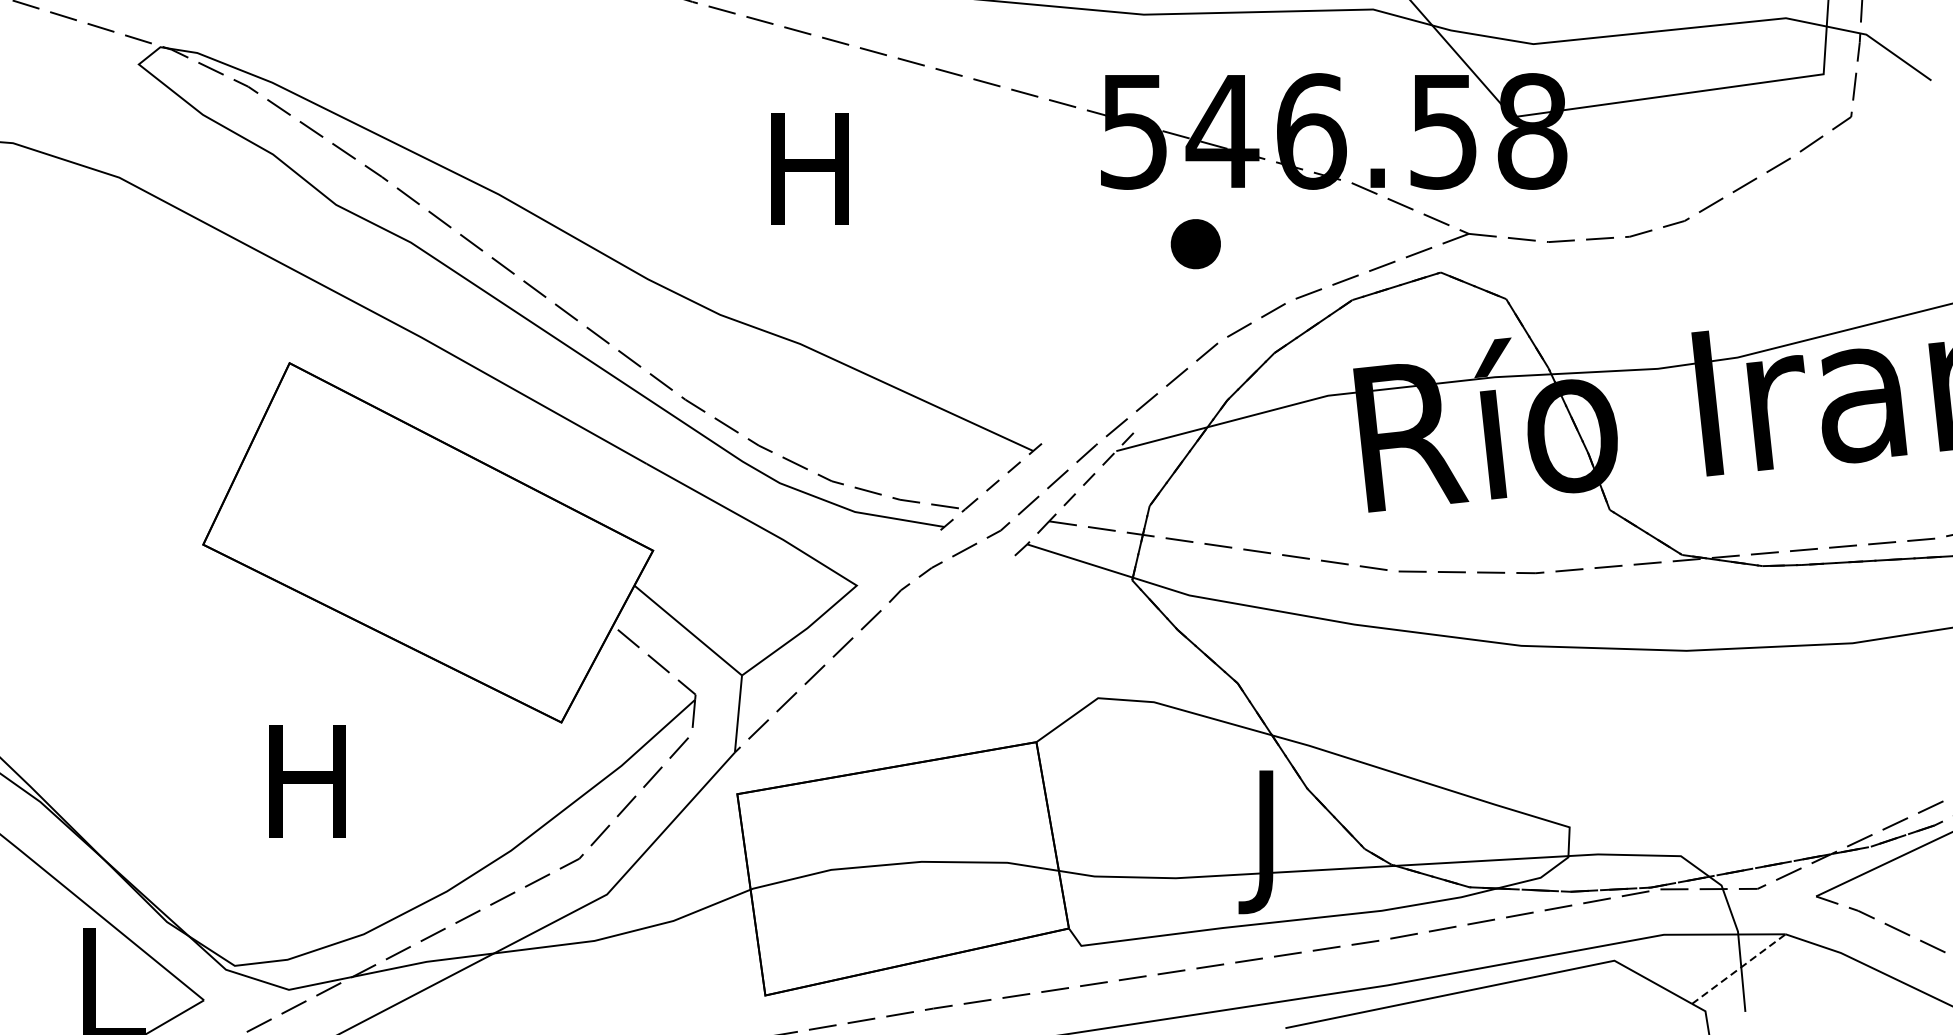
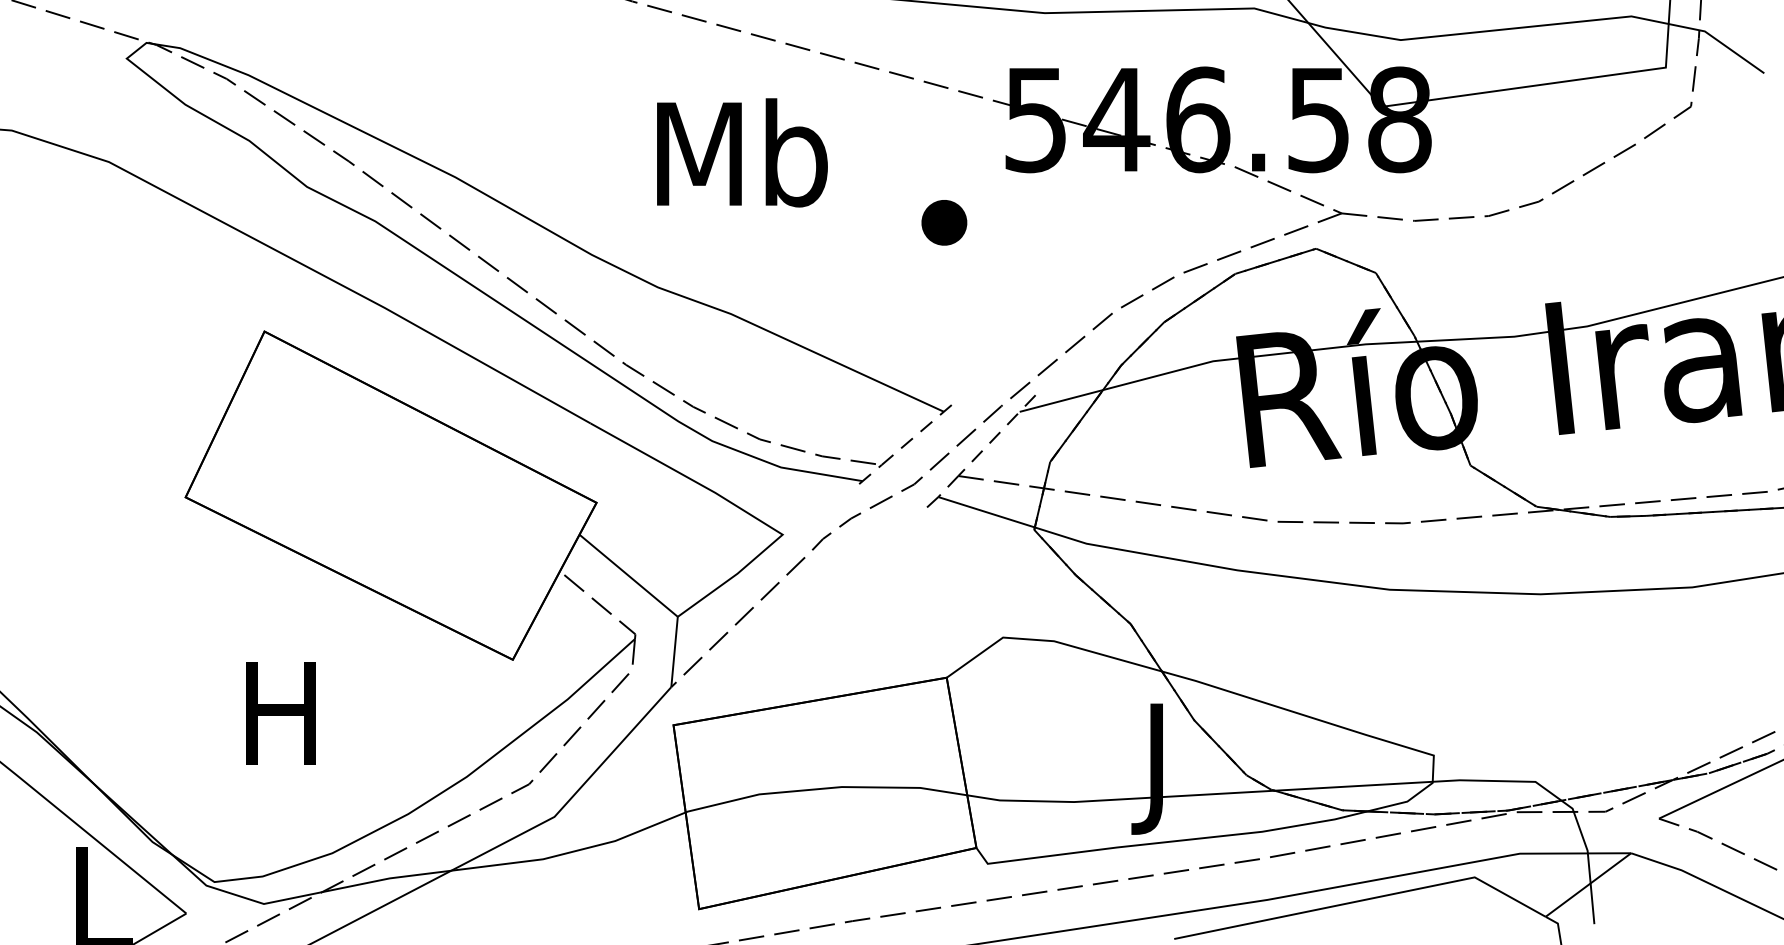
text: (812, 167) -> (742, 152), H -> Mb
part: (1195, 243) -> (944, 222), moved
line: (1738, 968) -> (1588, 884), dashed -> solid

